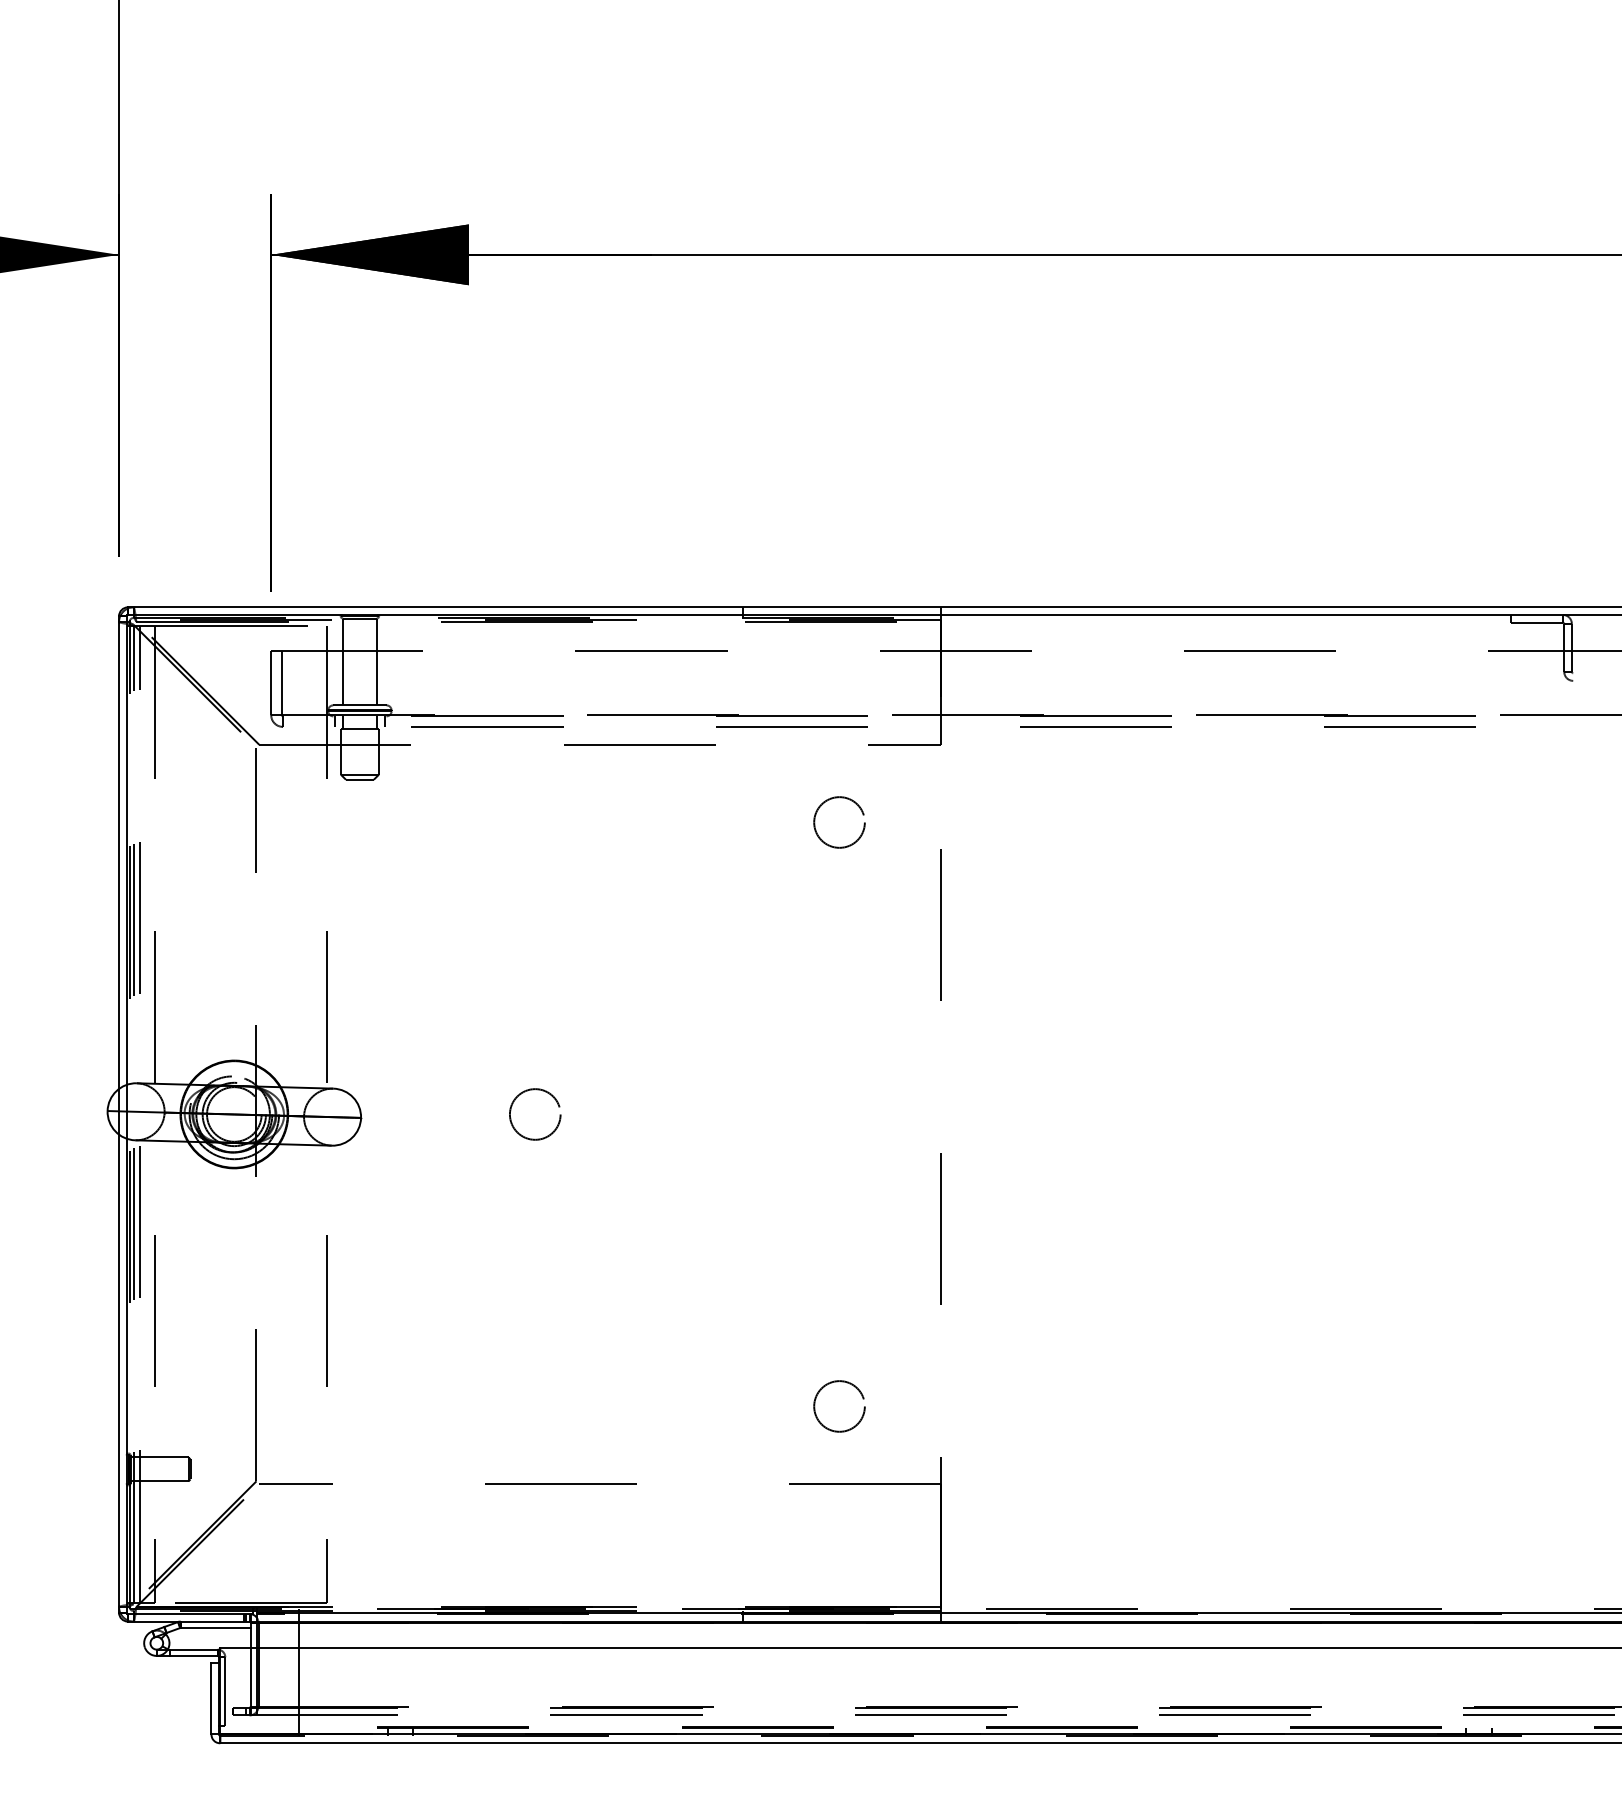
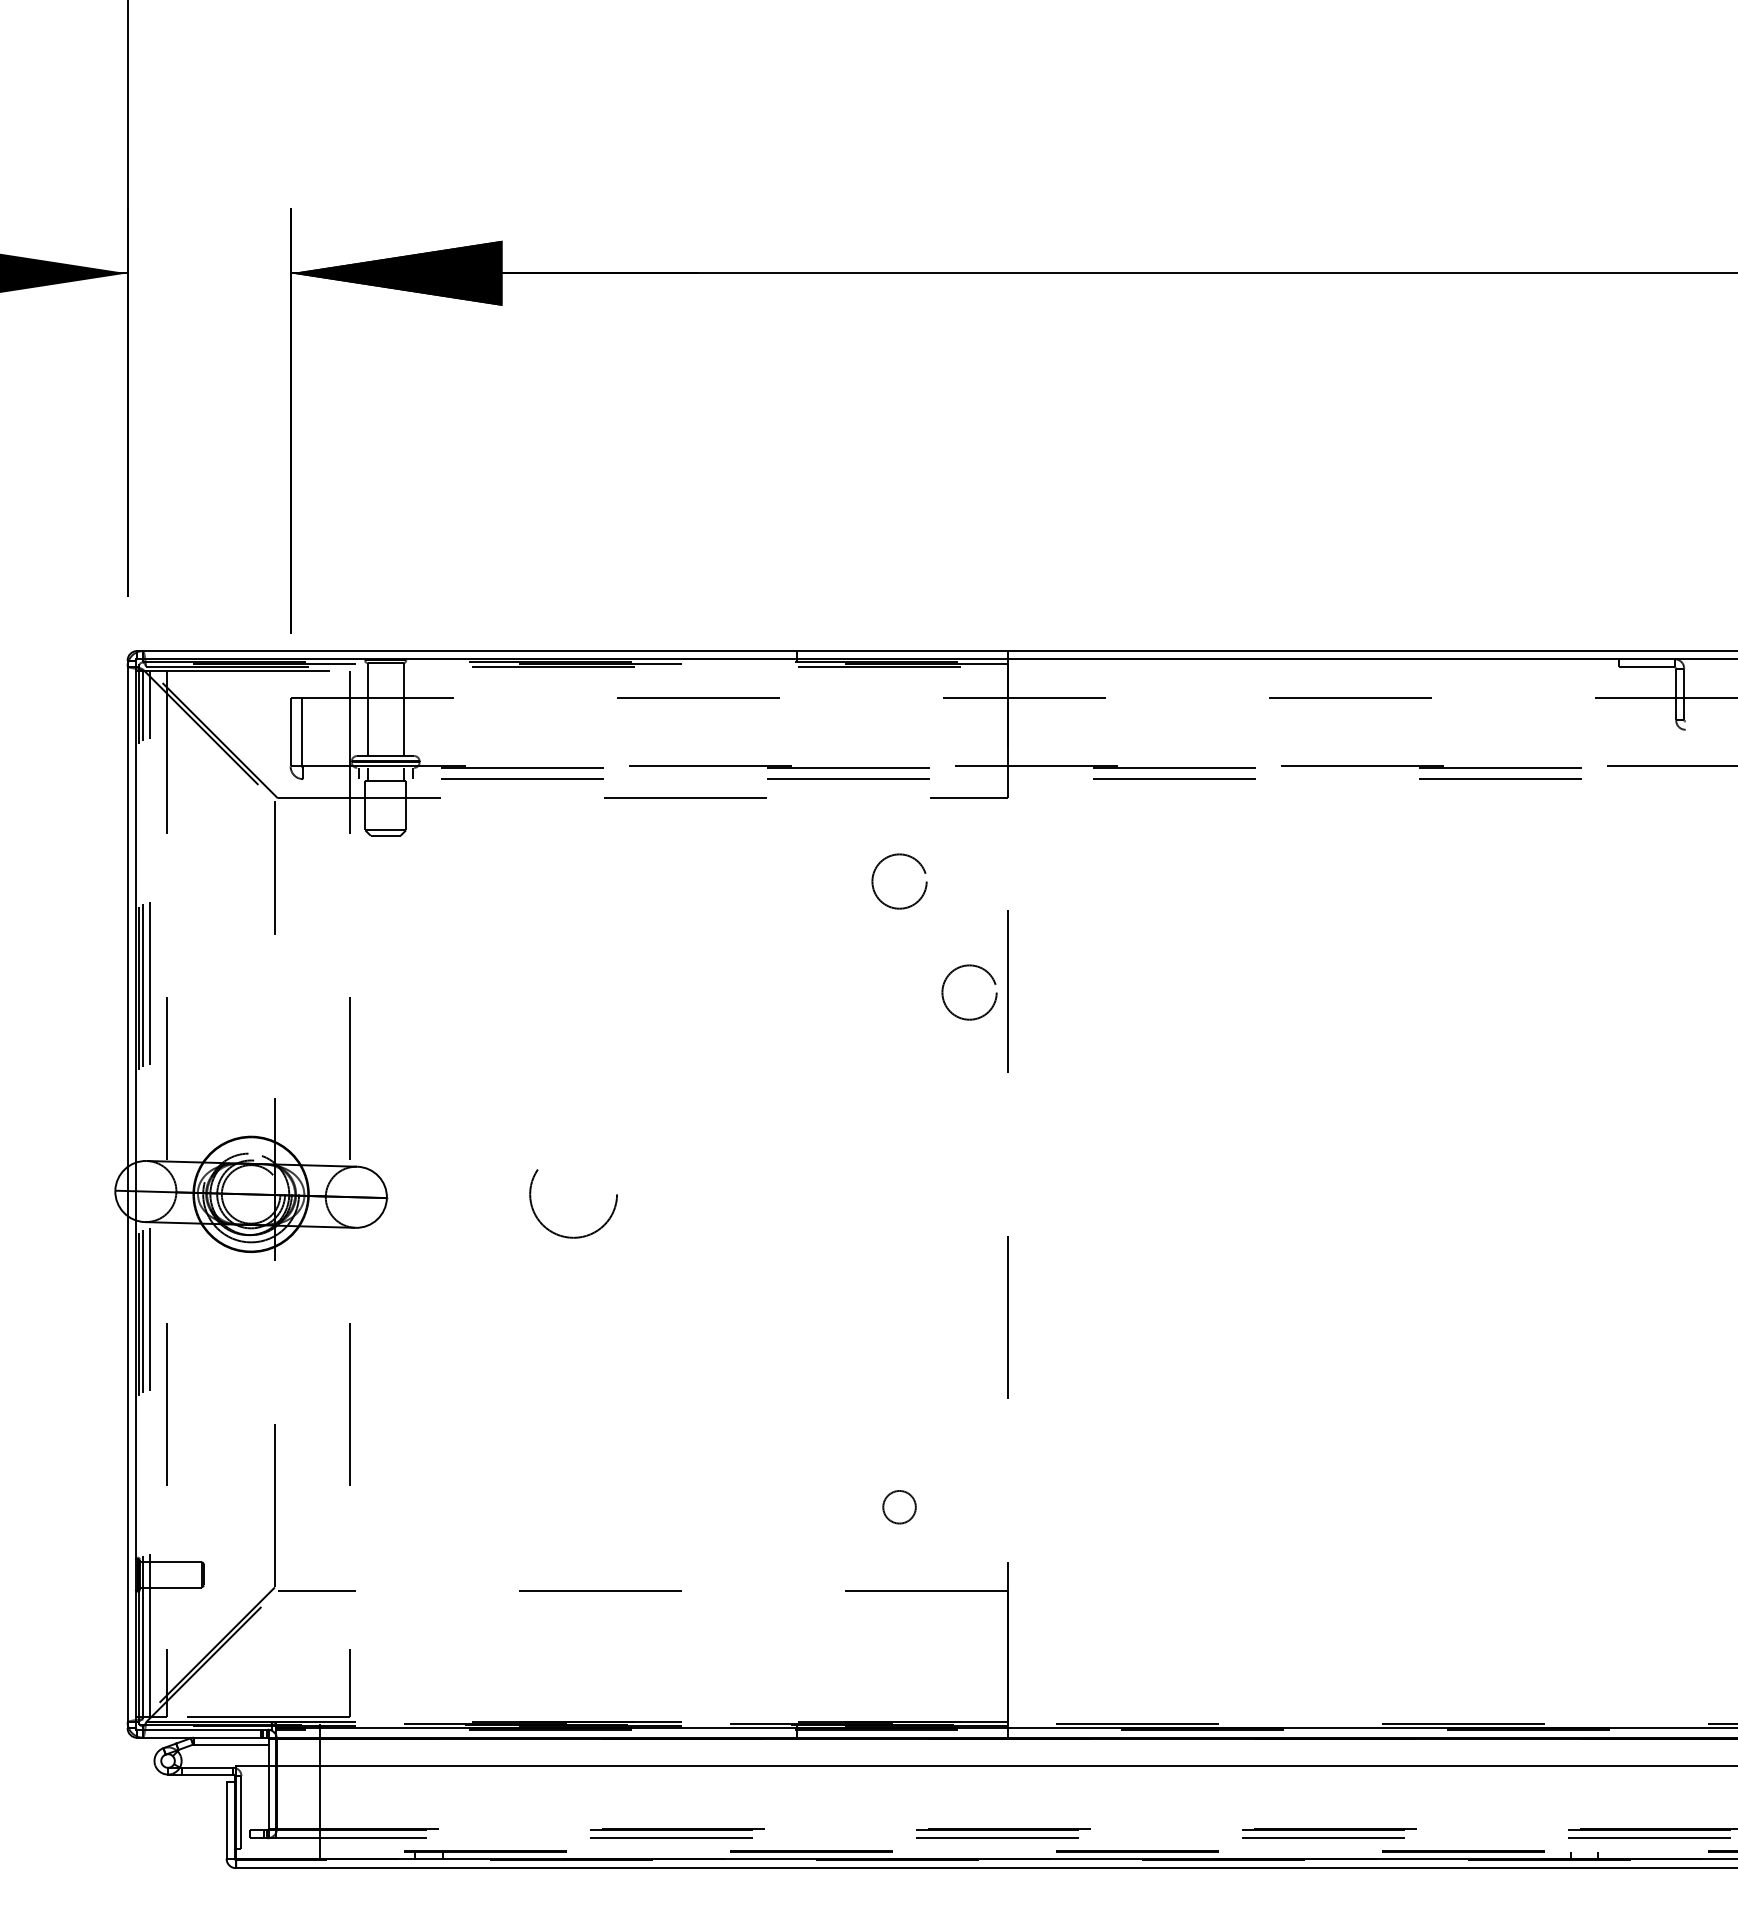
circle: (904, 926) -> (969, 992), added
circle: (535, 1114) -> (573, 1194), size x1.6
circle: (839, 1406) -> (899, 1507), size x0.6

